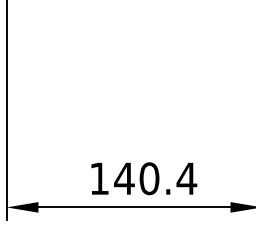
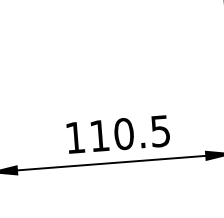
text: (155, 178) -> (129, 133), 140.4 -> 110.5

